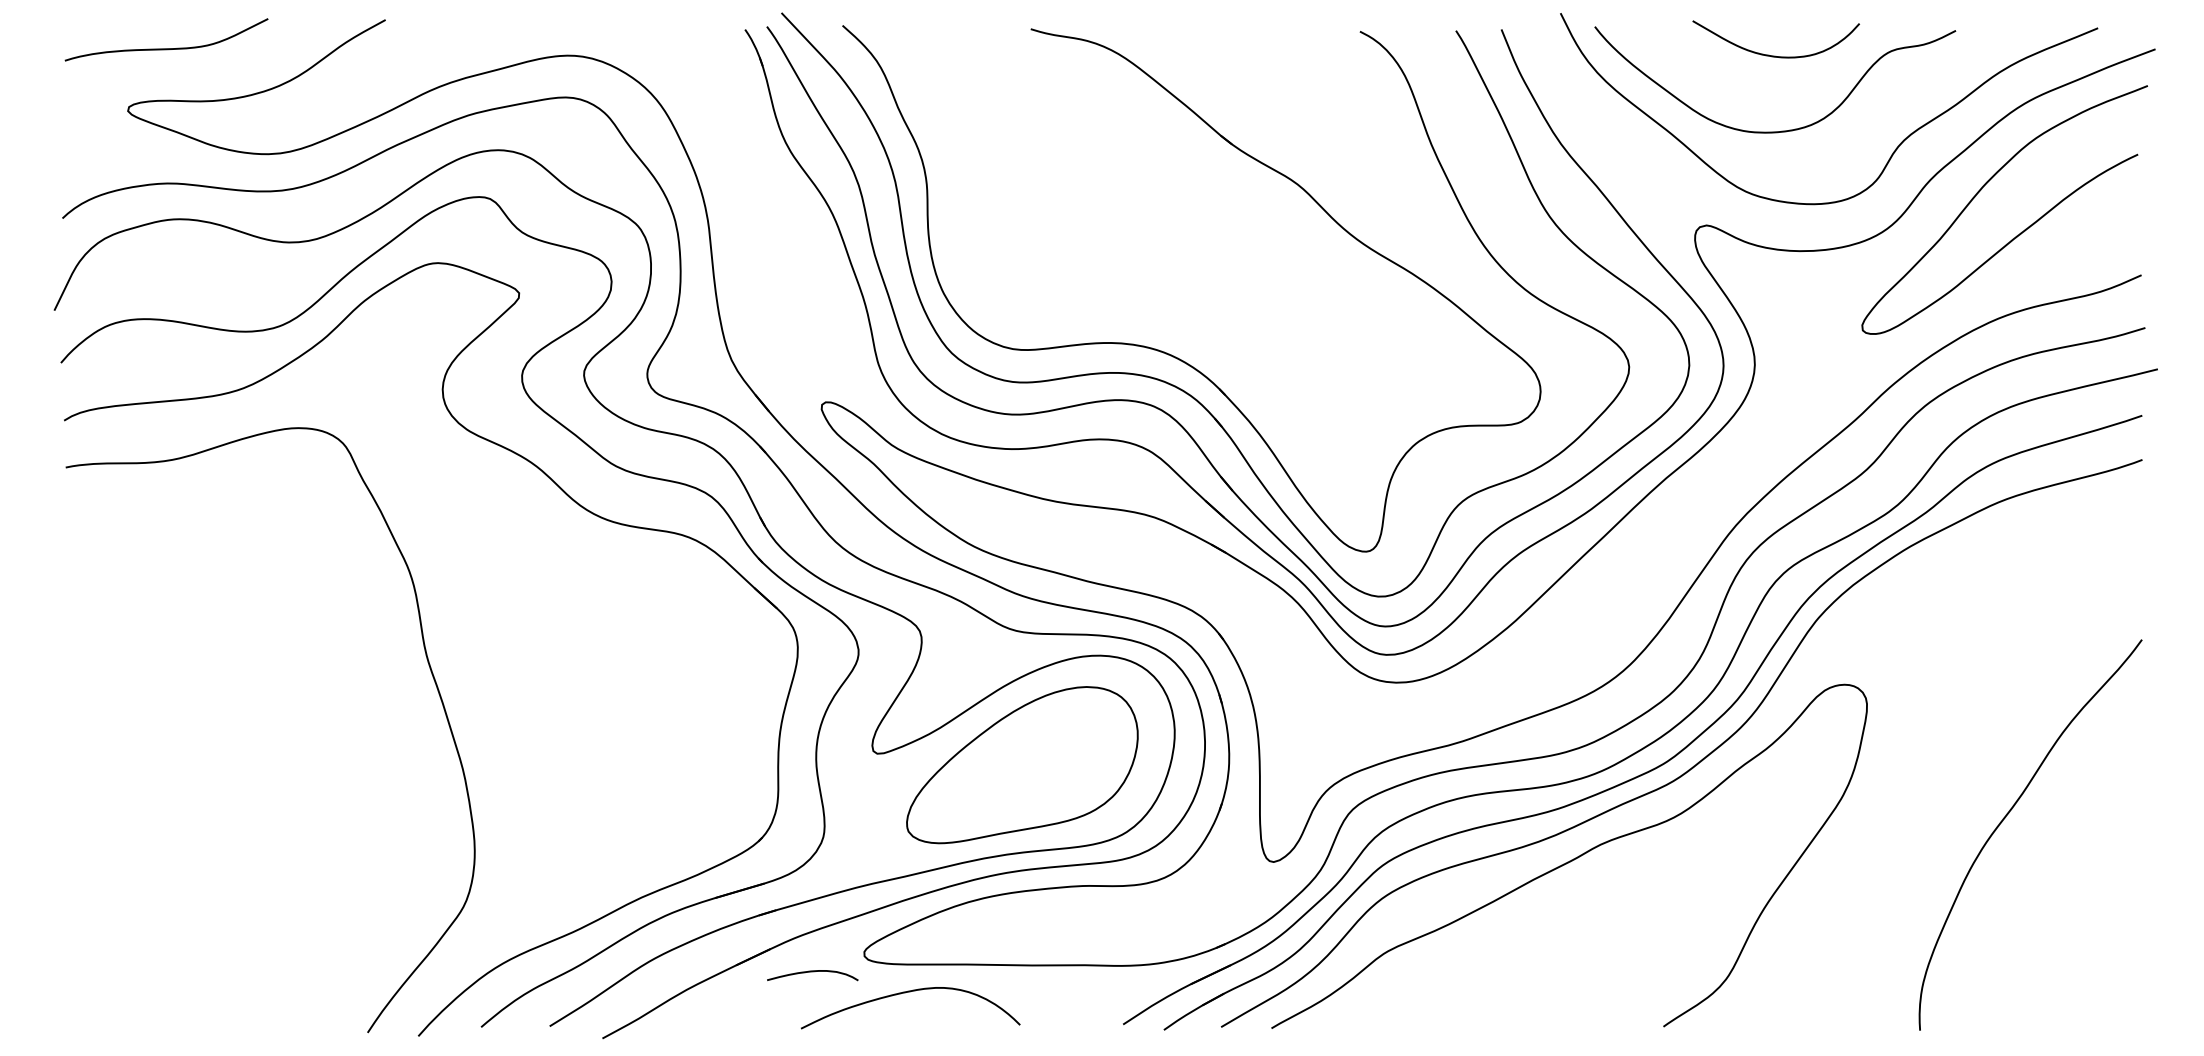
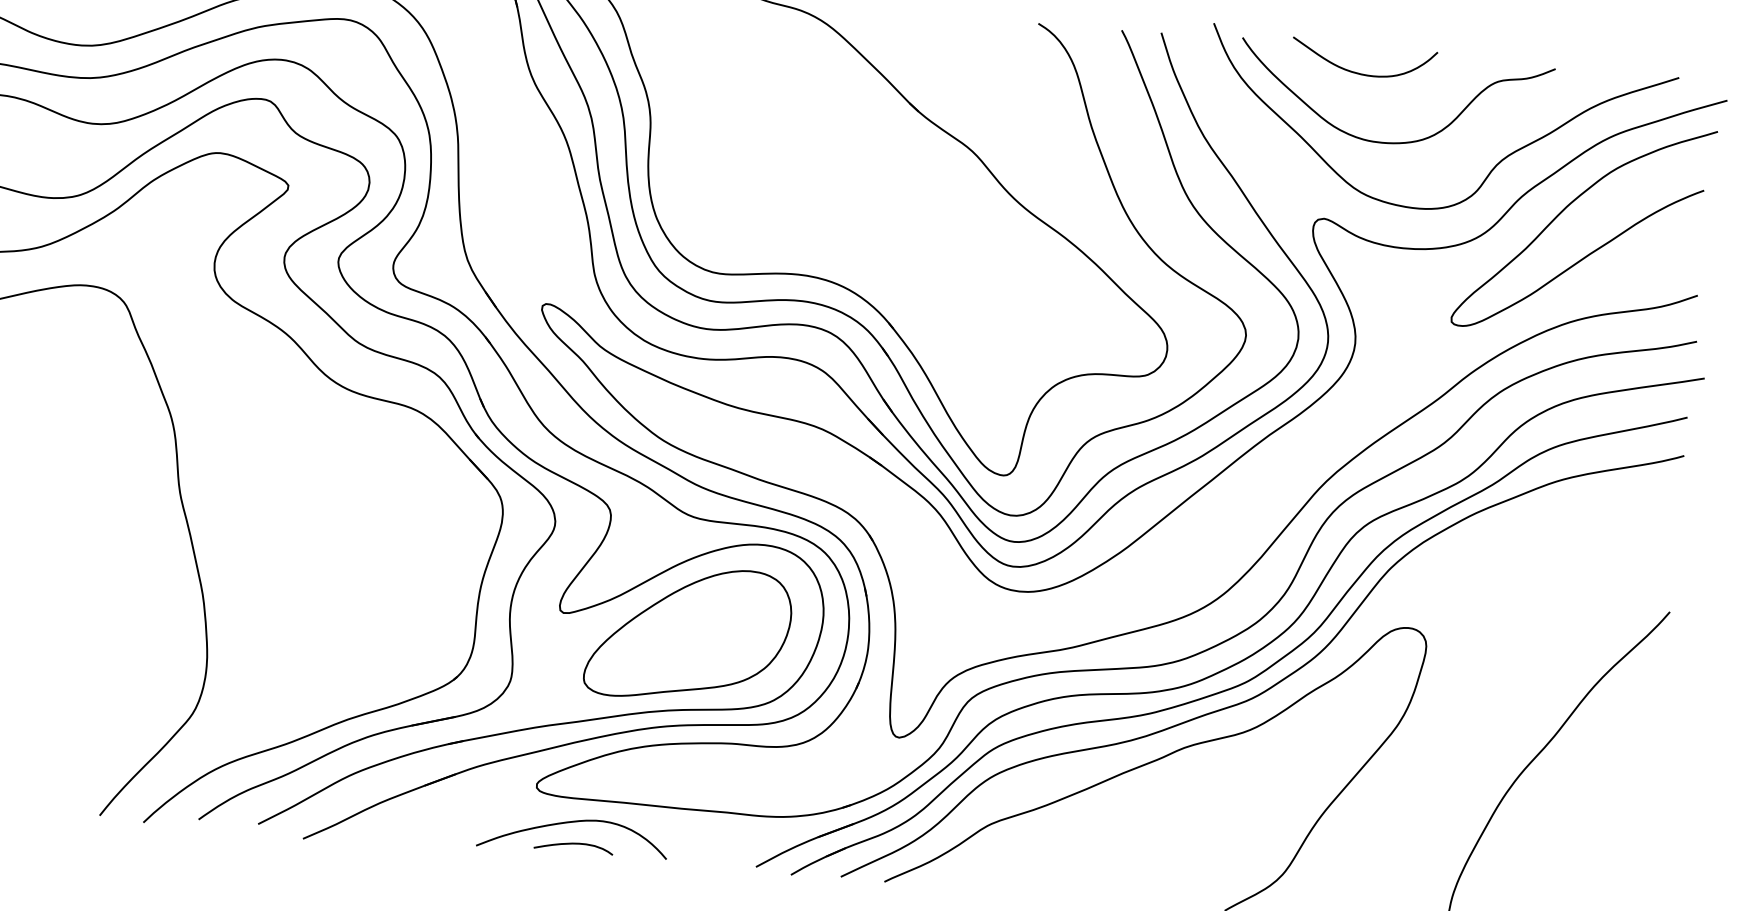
curve: (1775, 55) -> (1362, 73), moved
curve: (812, 972) -> (573, 844), moved

